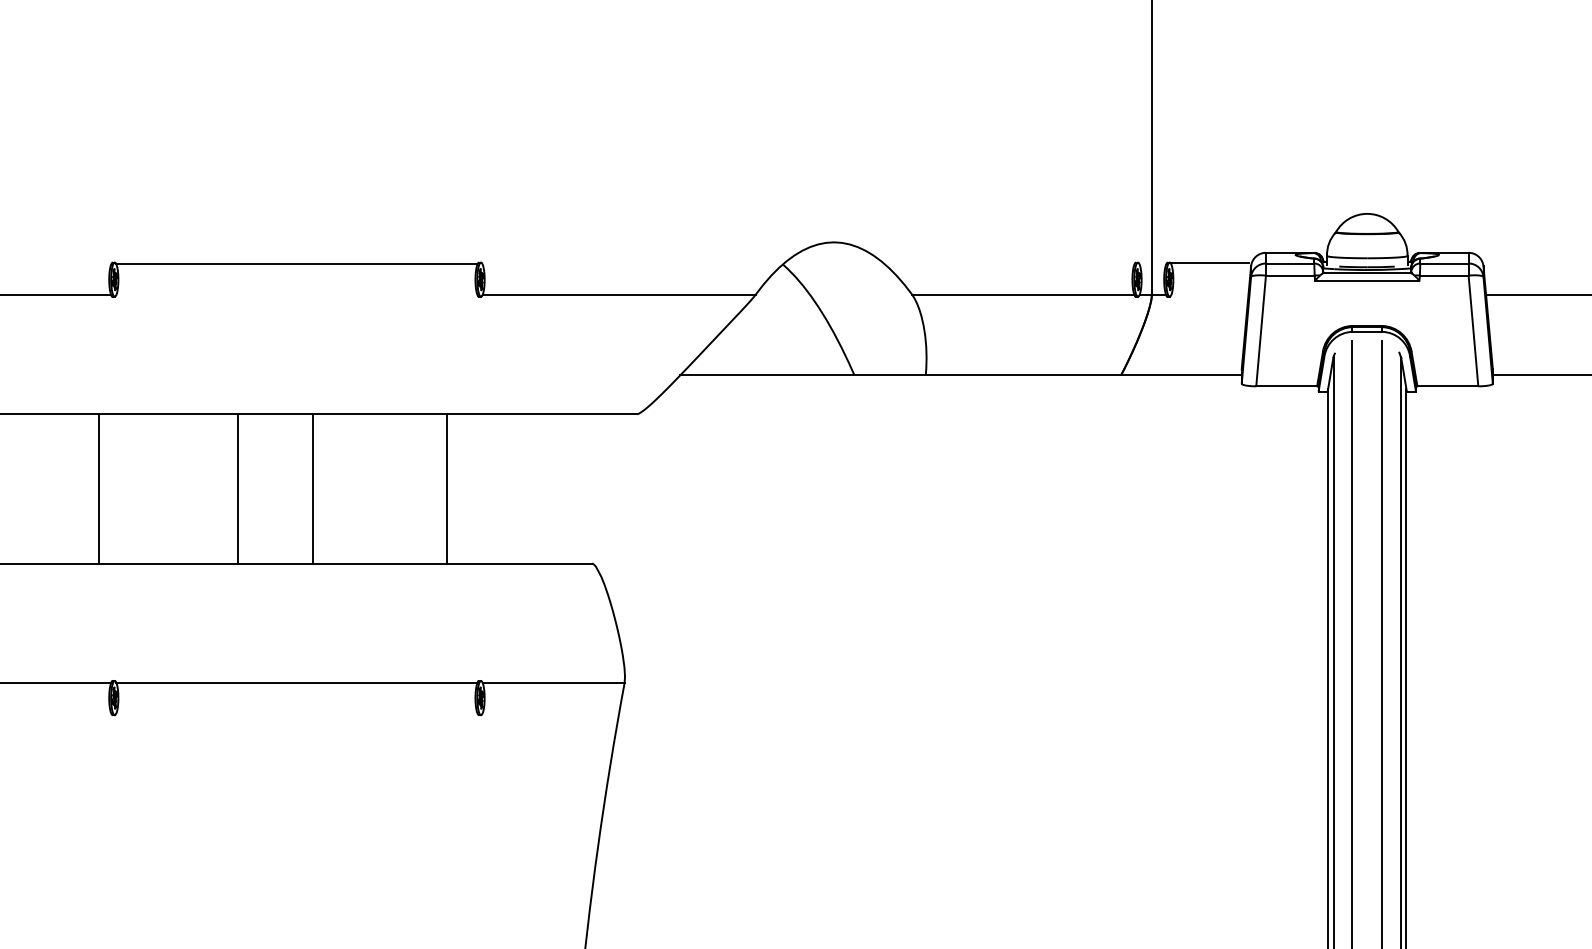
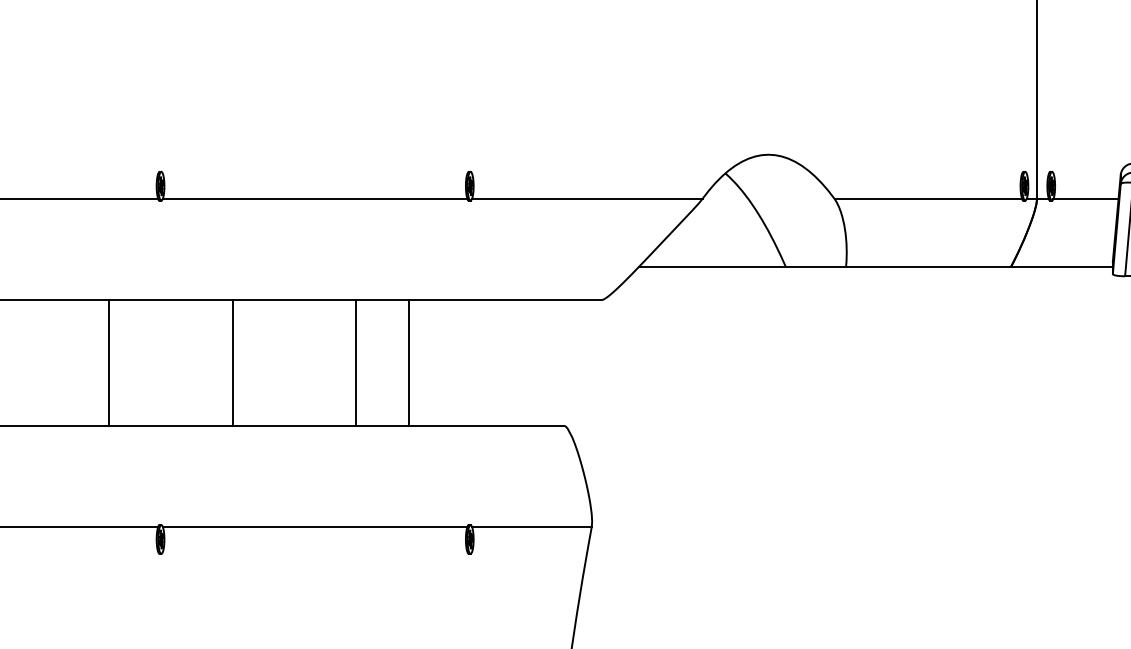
line: (1209, 262) -> (1085, 198), moved
line: (296, 263) -> (314, 198), moved
line: (99, 488) -> (109, 362), moved
line: (238, 488) -> (232, 362), moved
line: (313, 488) -> (356, 362), moved
line: (446, 488) -> (409, 362), moved

